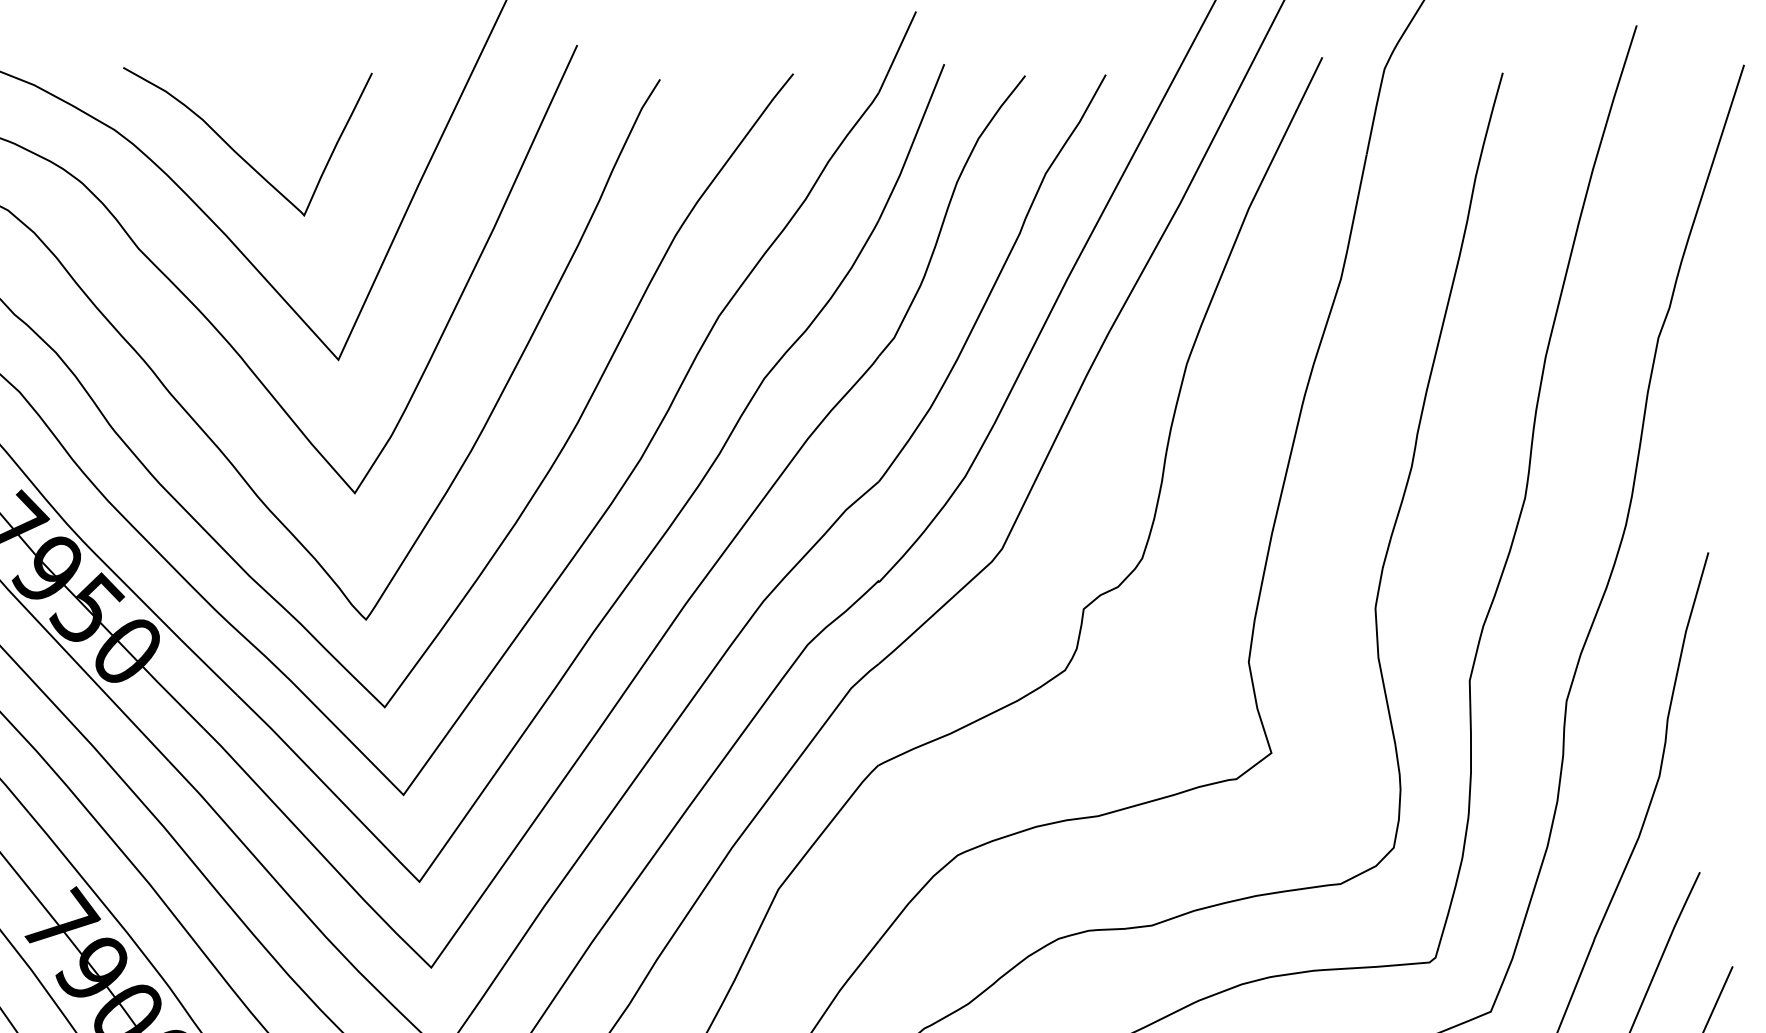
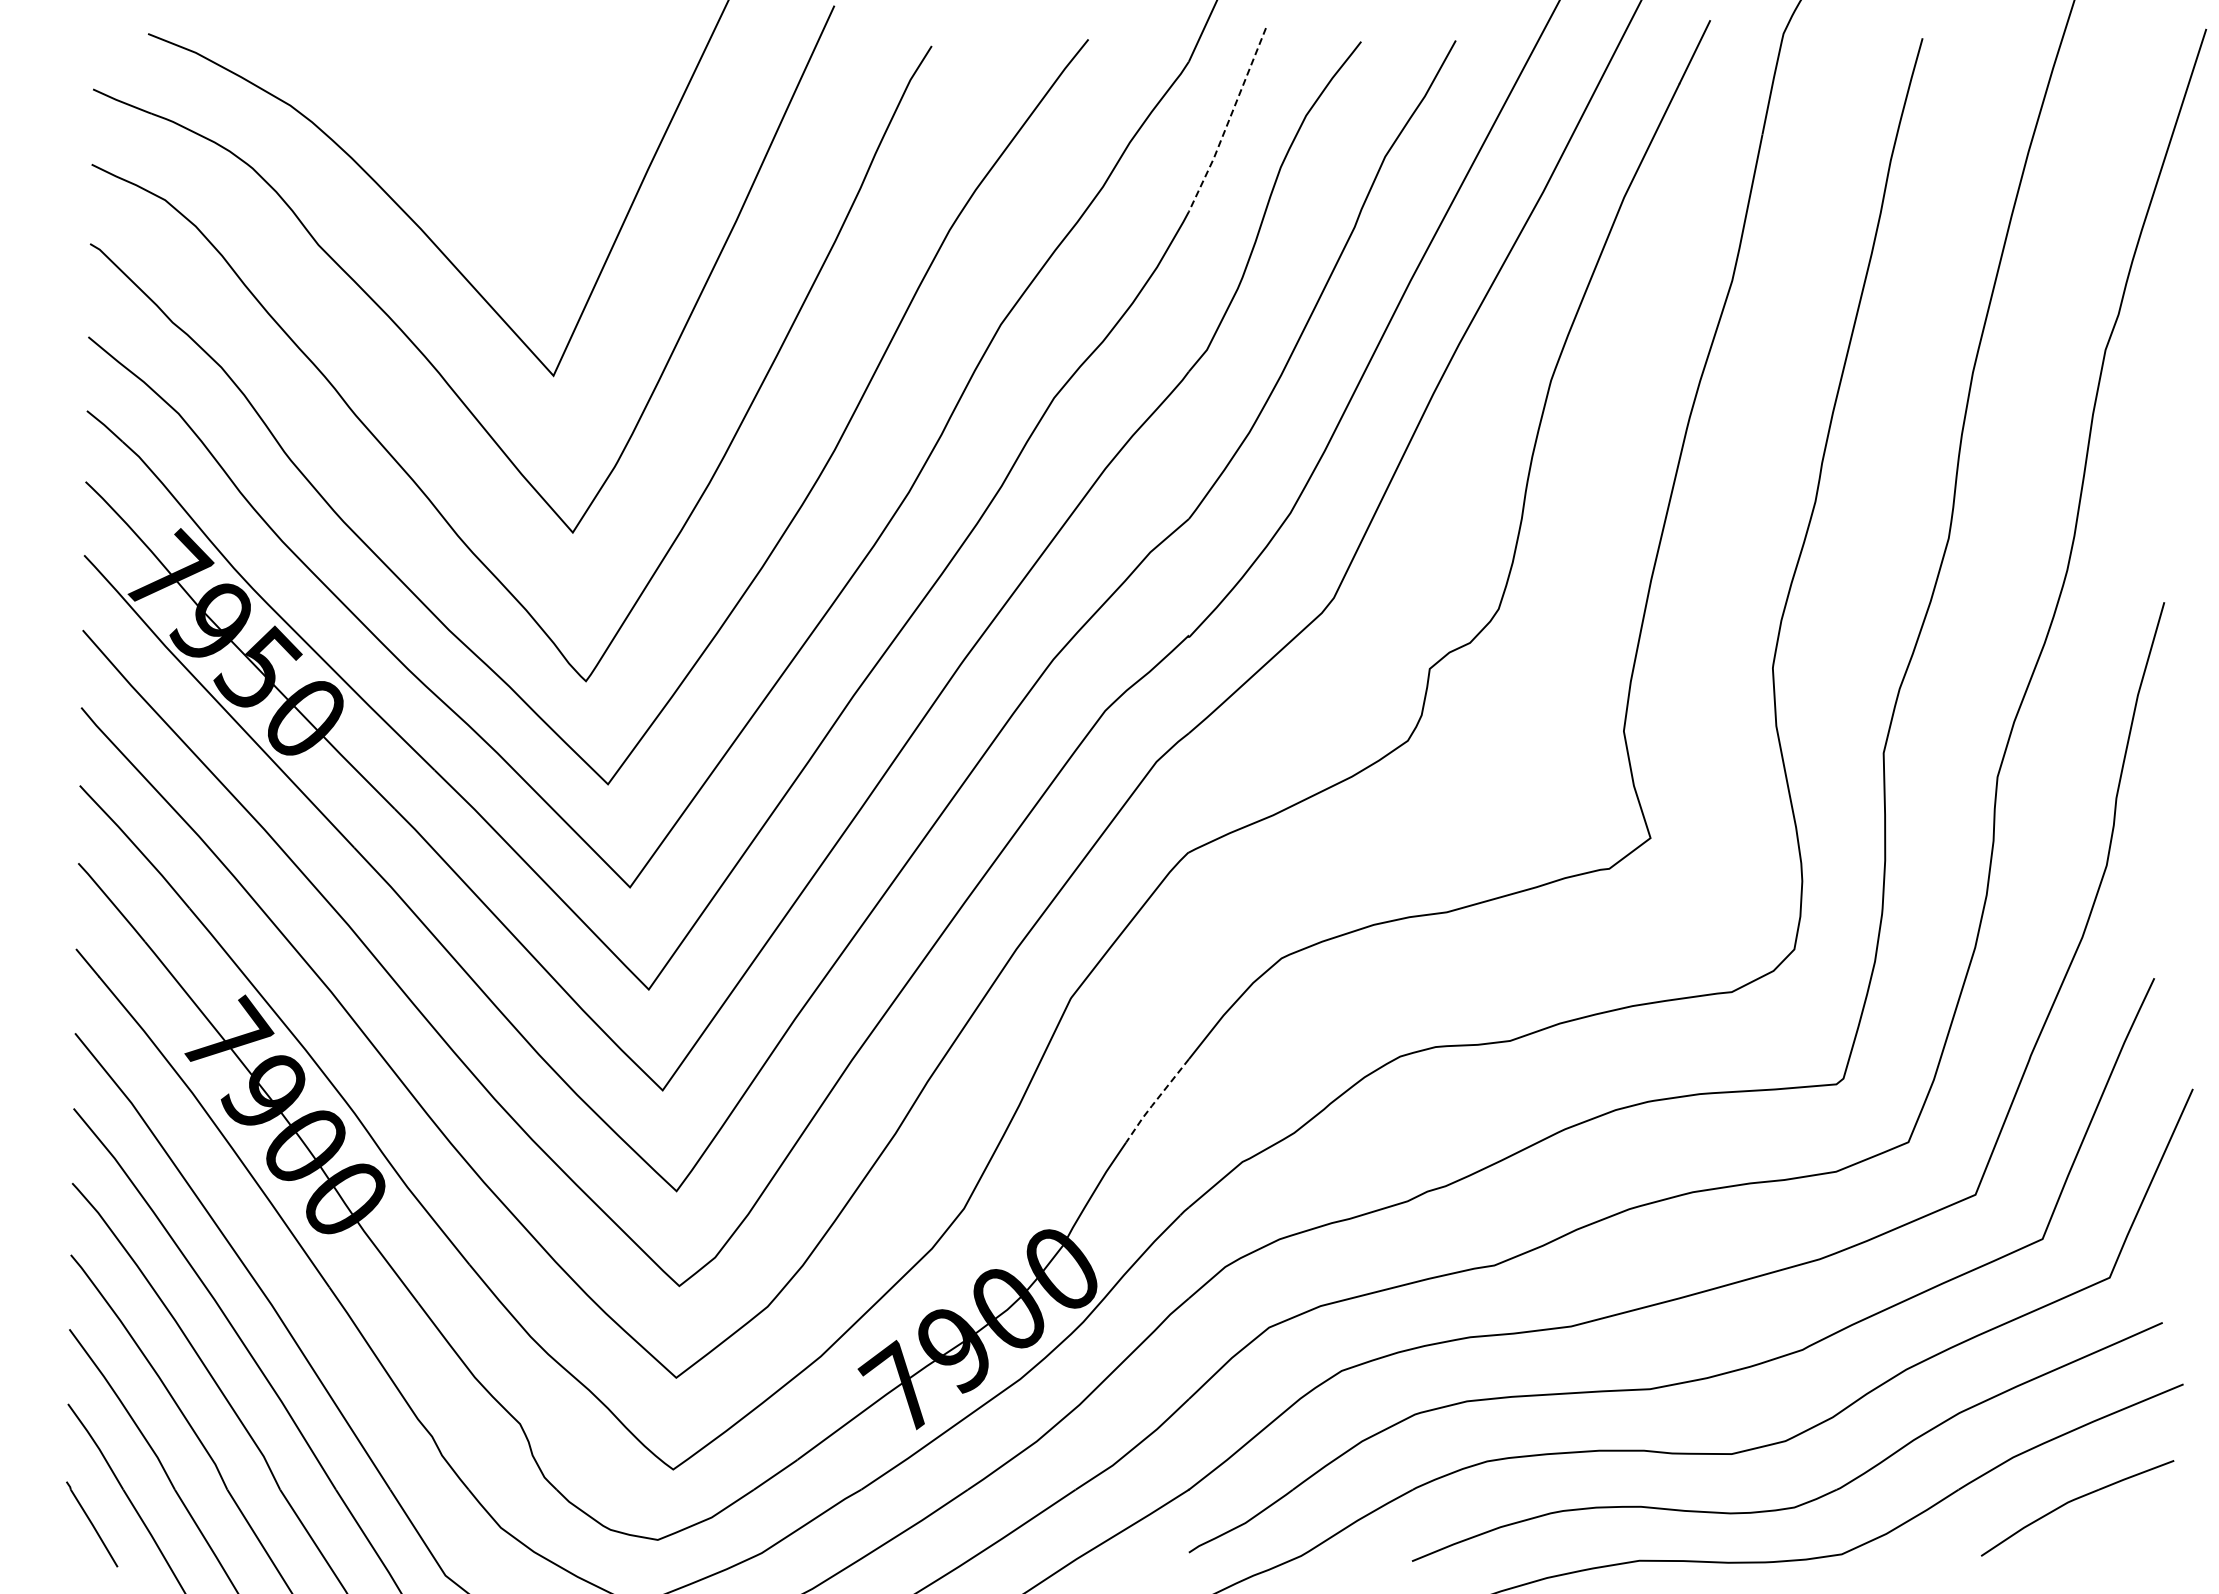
line: (912, 143) -> (1228, 121), solid -> dashed
curve: (238, 153) -> (436, 133), removed
line: (850, 977) -> (1155, 1101), solid -> dashed

